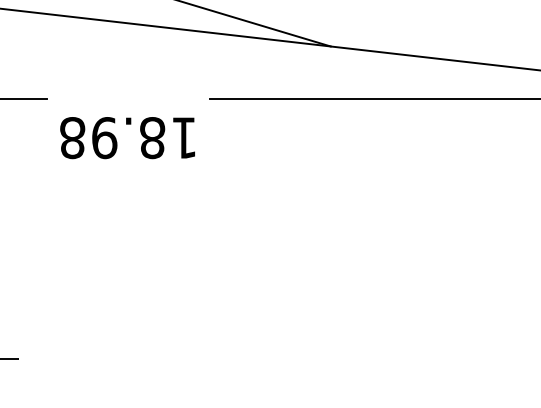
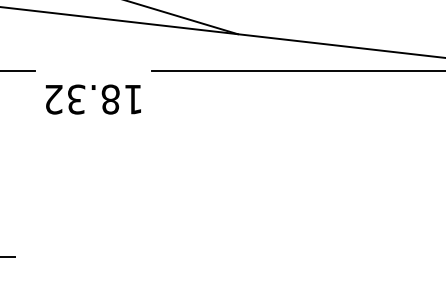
text: (87, 137) -> (64, 99), 18.98 -> 18.32

